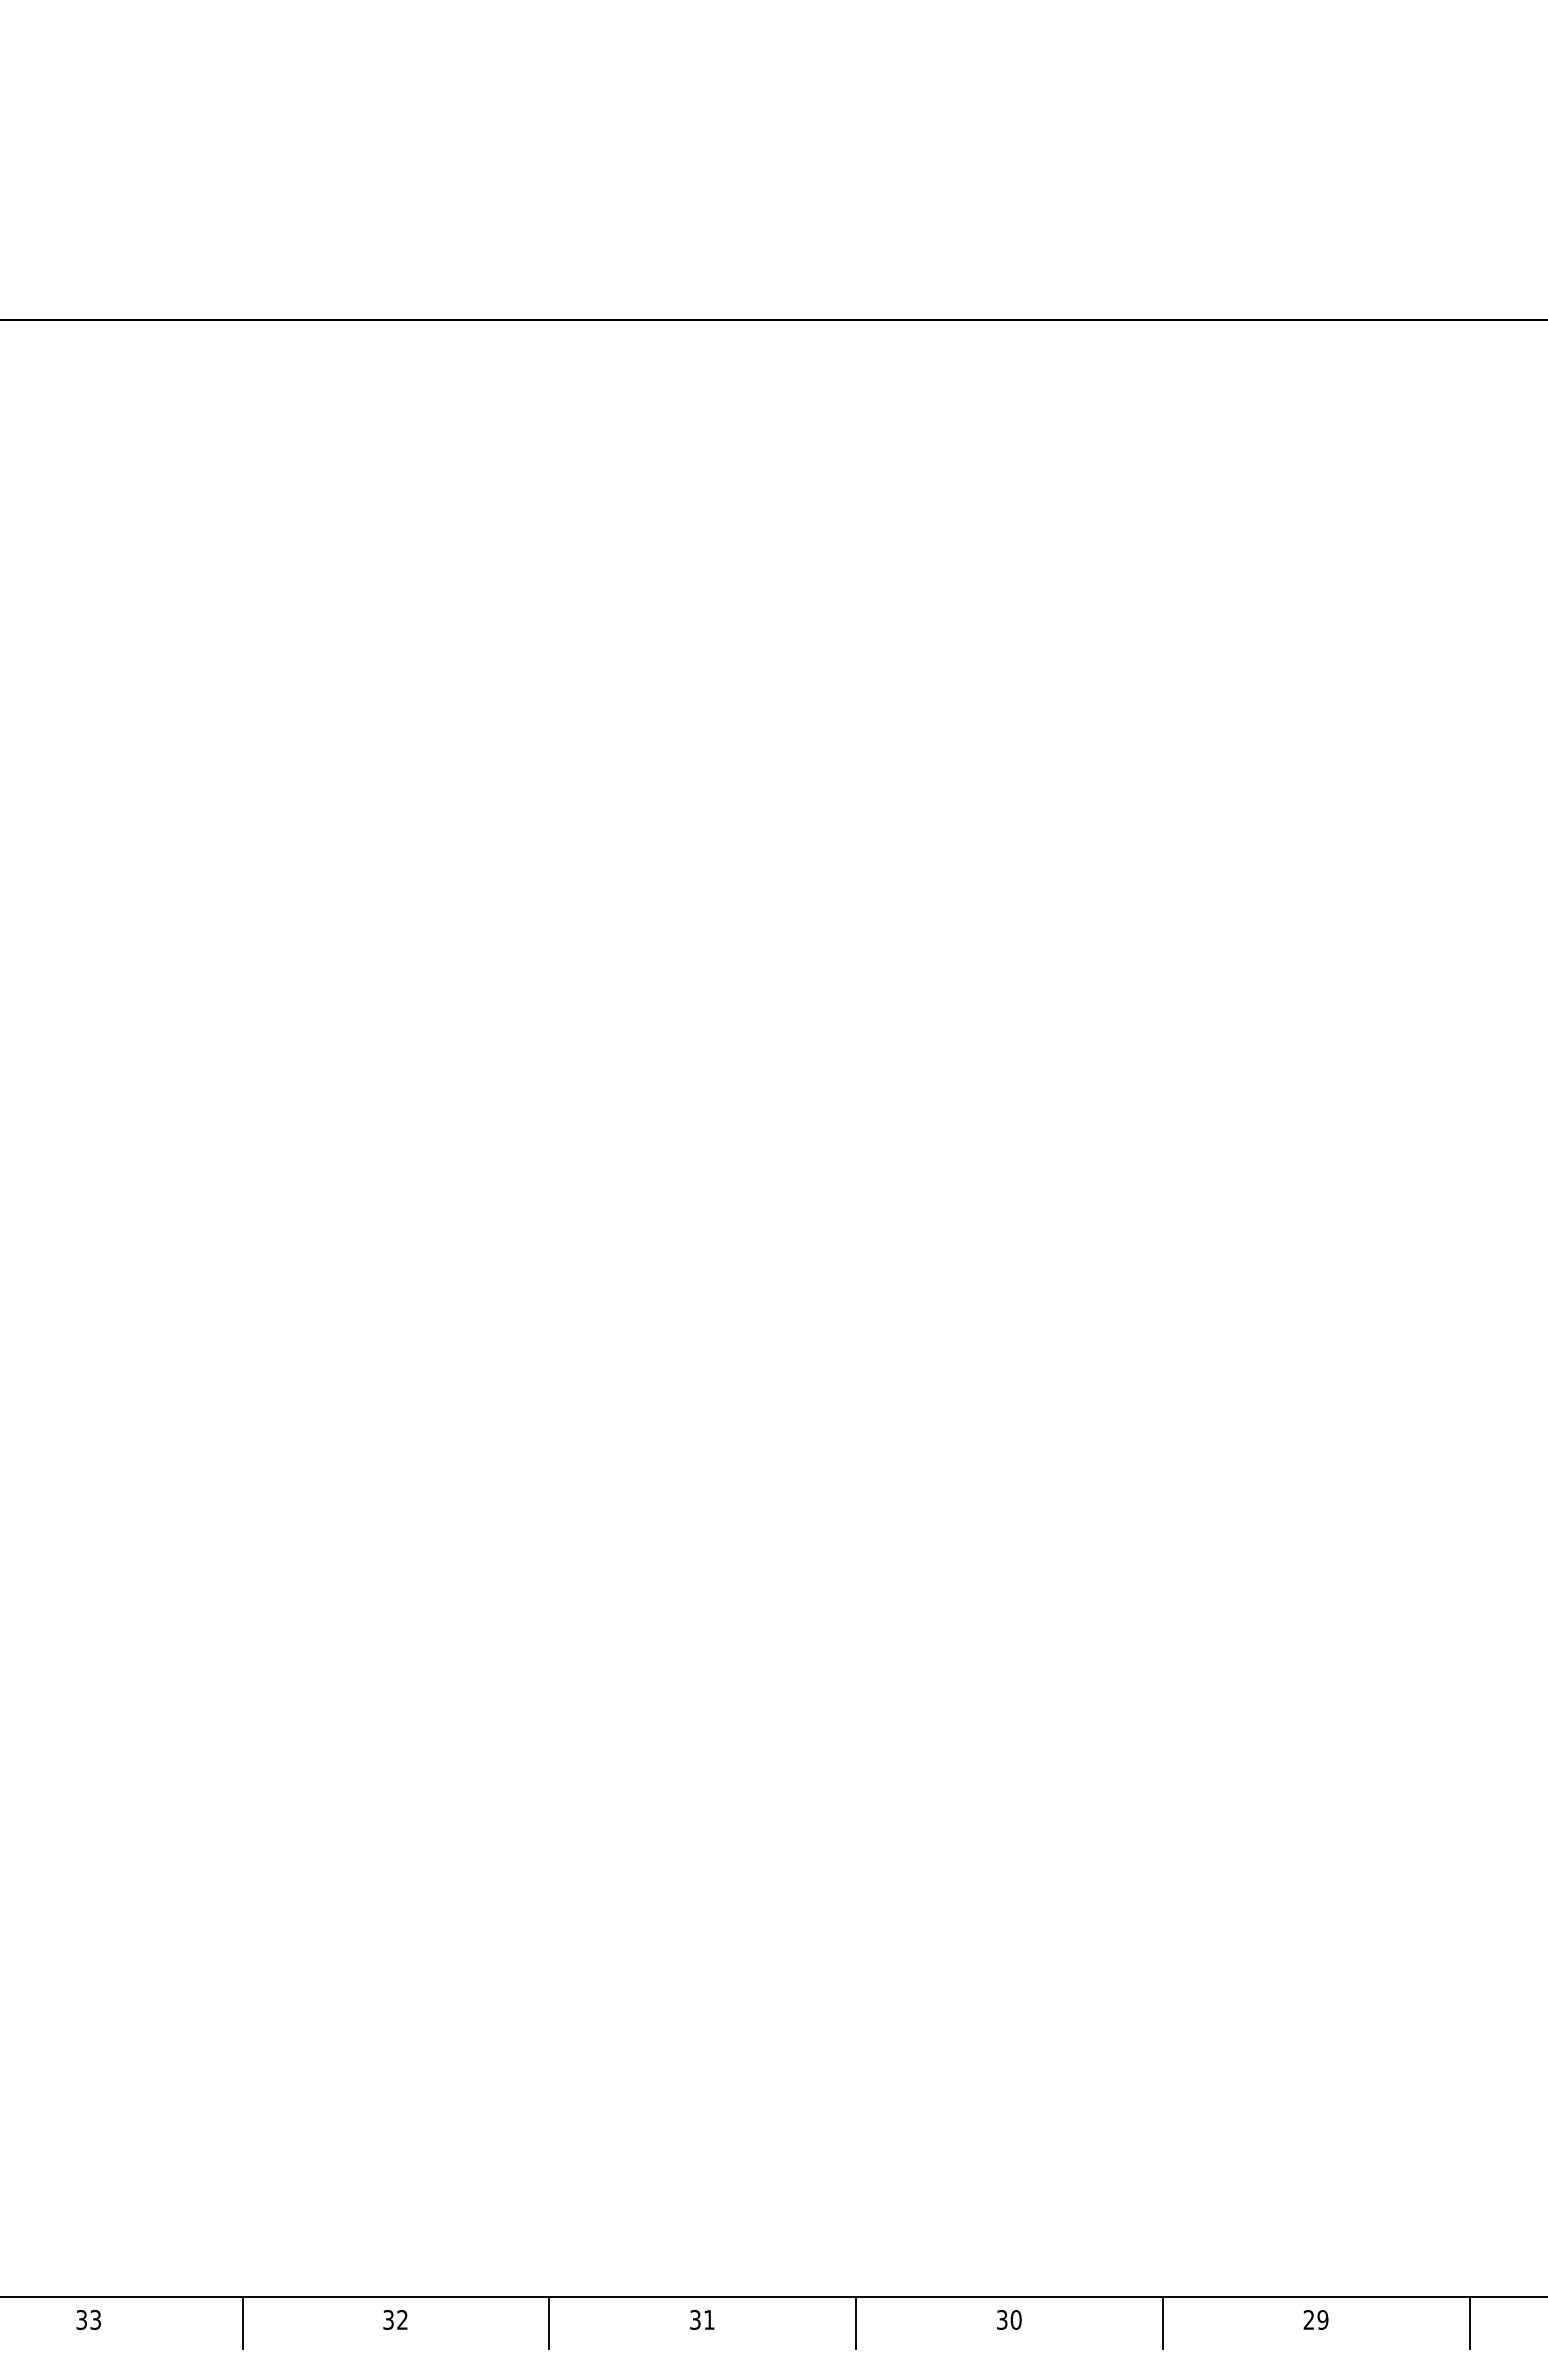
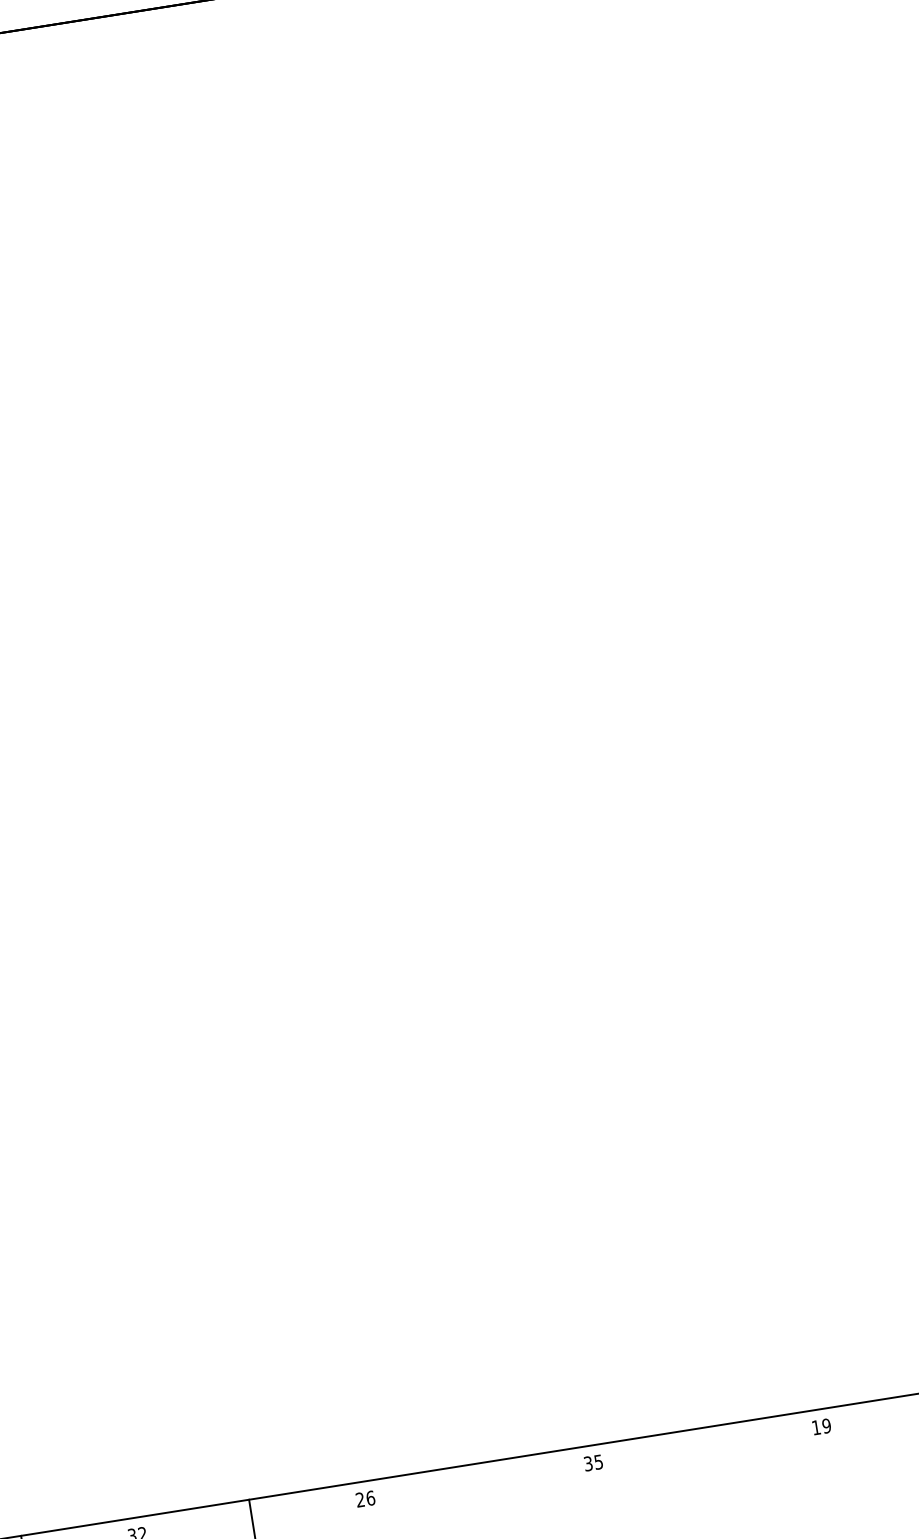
text: (702, 2319) -> (365, 1498), 31 -> 26
text: (1015, 2319) -> (598, 1461), 30 -> 35
text: (1308, 2319) -> (815, 1427), 29 -> 19
line: (856, 2322) -> (480, 1482), removed
line: (1163, 2322) -> (708, 1446), removed

